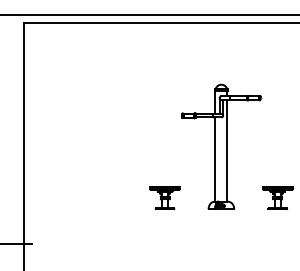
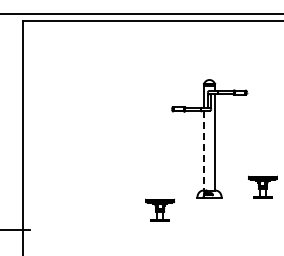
line: (215, 159) -> (203, 150), solid -> dashed
part: (164, 197) -> (159, 209), moved

